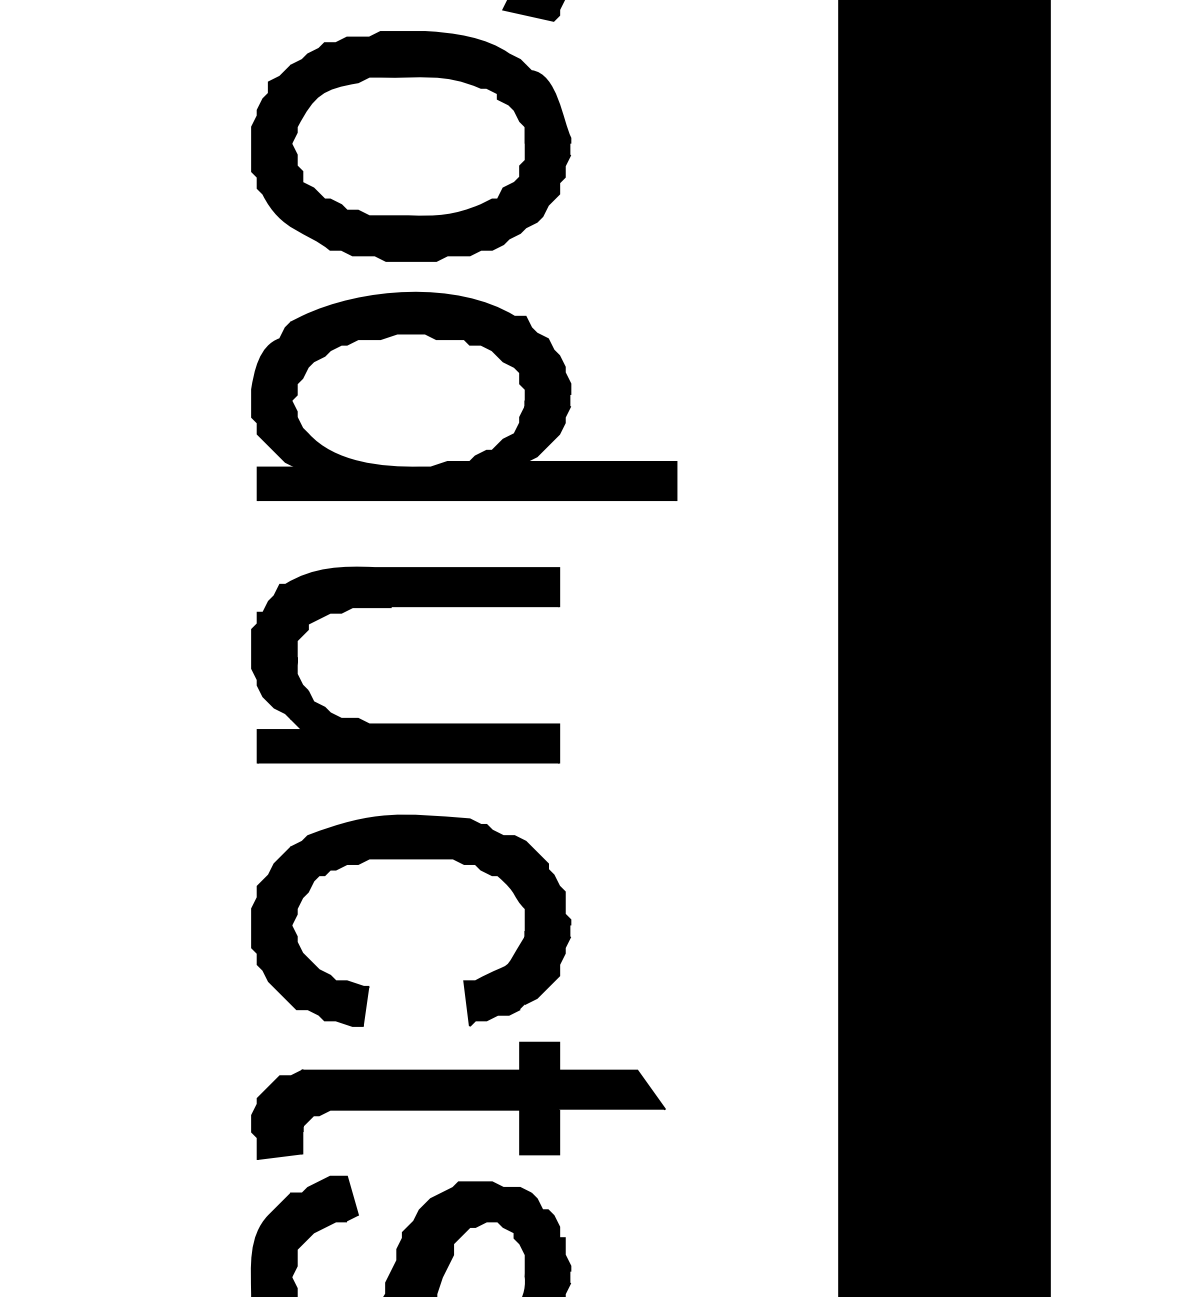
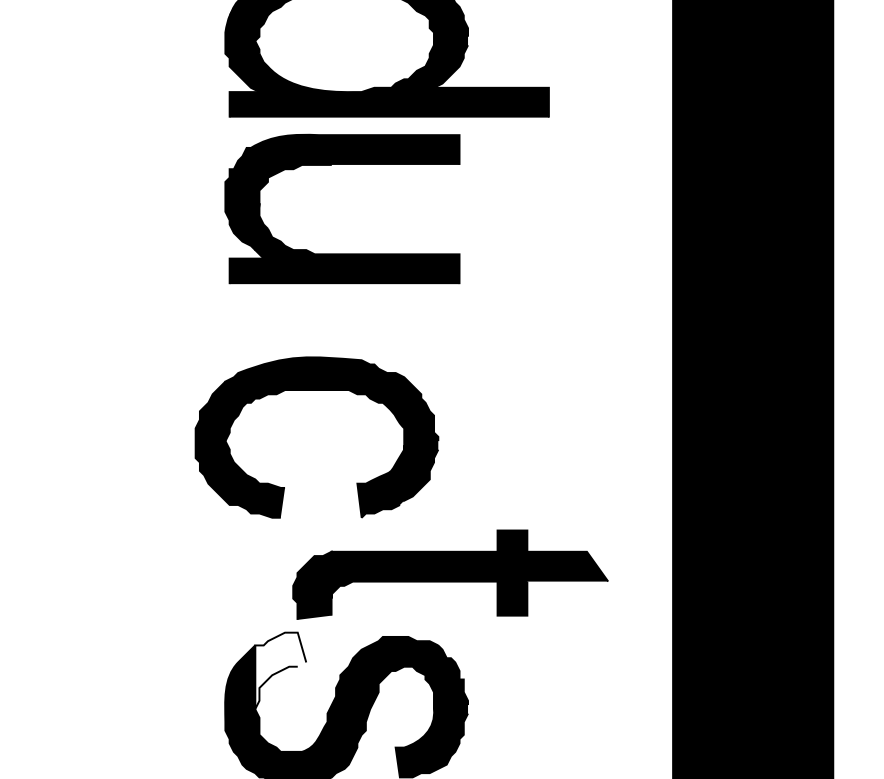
part: (405, 607) -> (342, 165), moved
part: (411, 859) -> (317, 390), moved
part: (458, 1100) -> (450, 574), moved
fill: (324, 1226) -> (280, 670), removed

